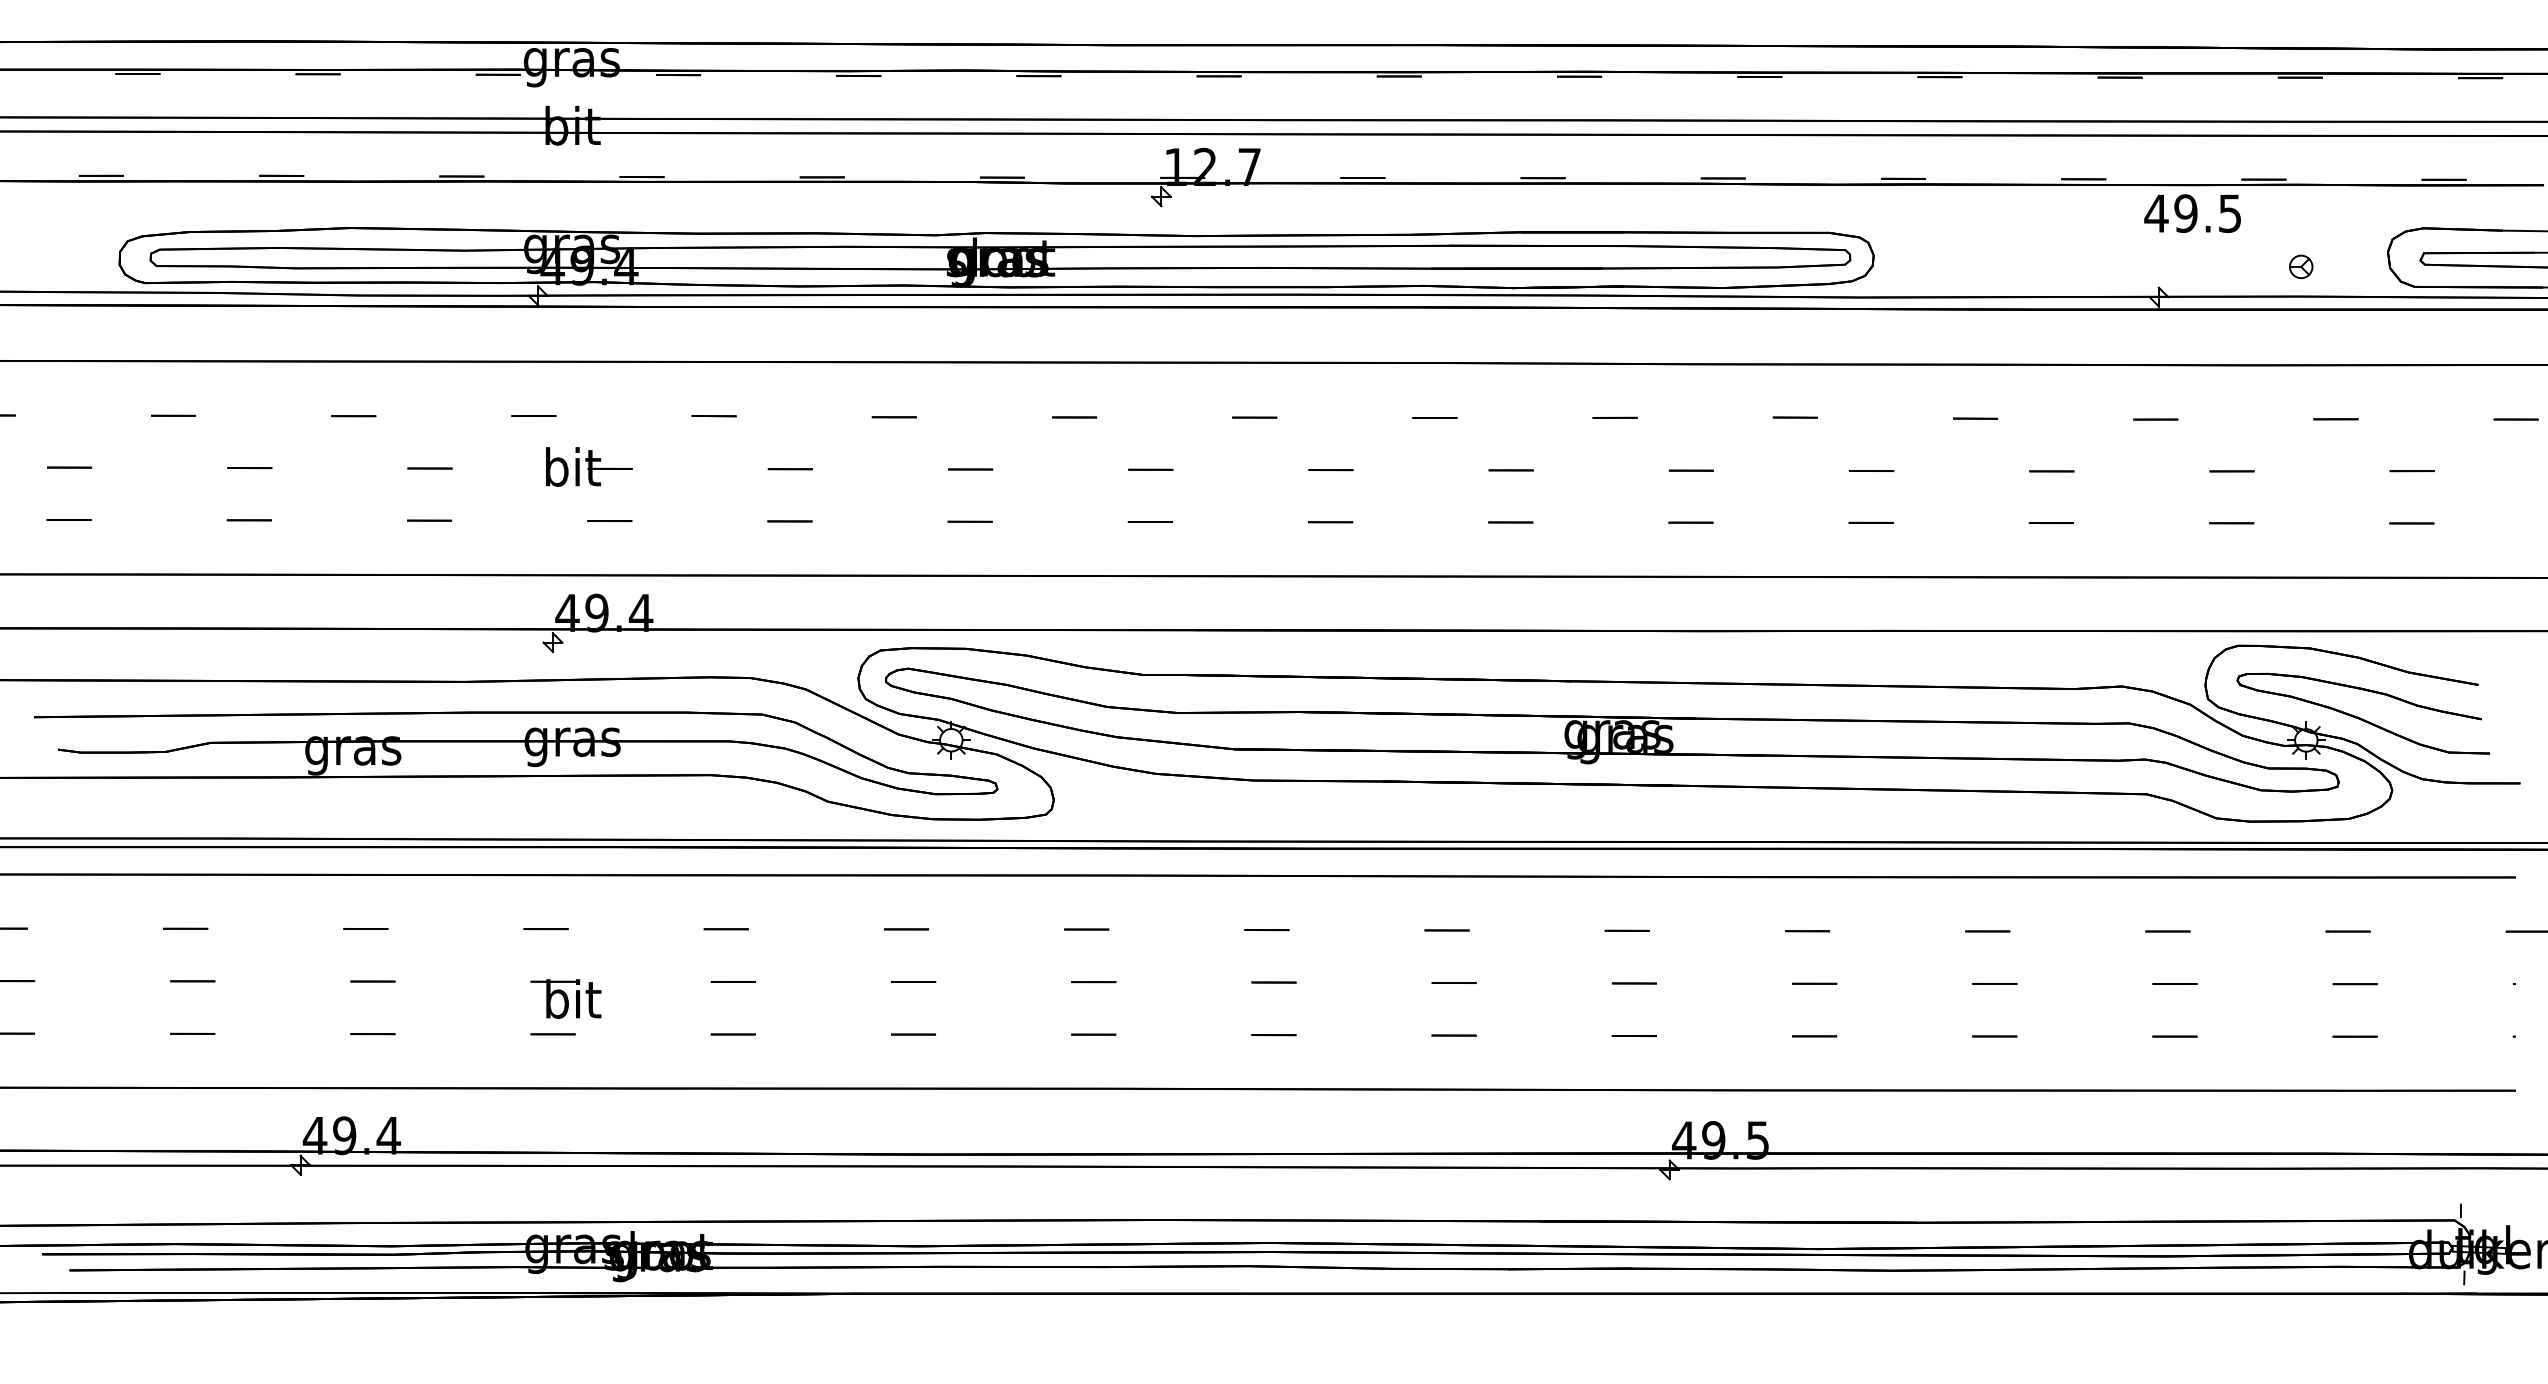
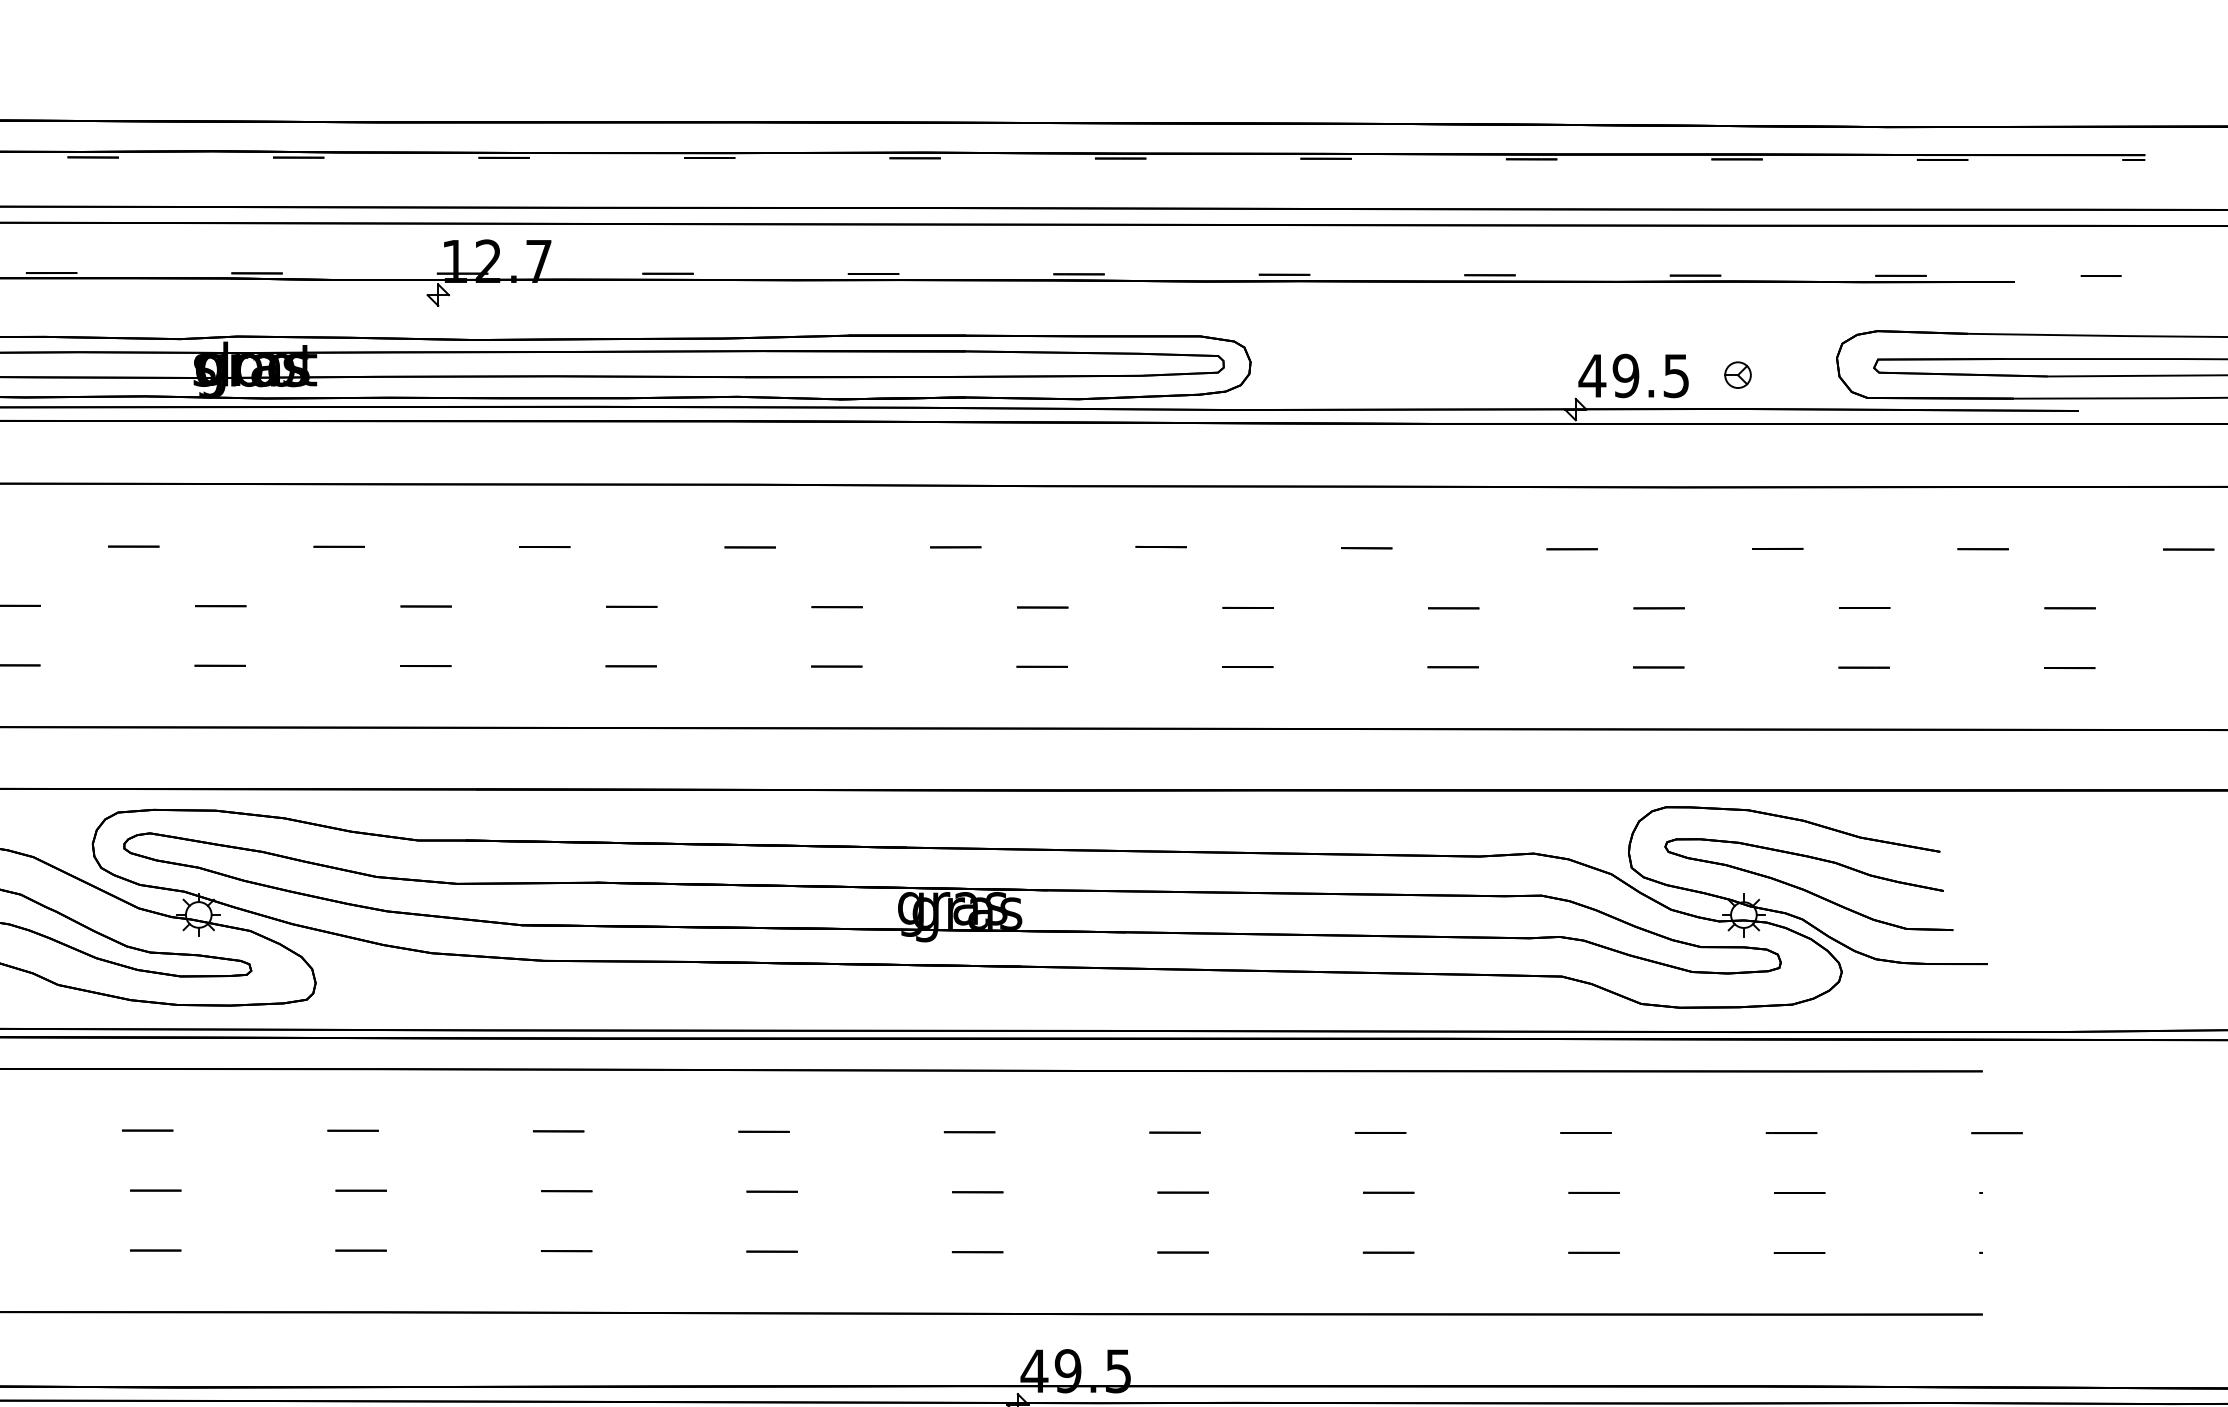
text: (2192, 213) -> (1633, 375), moved

